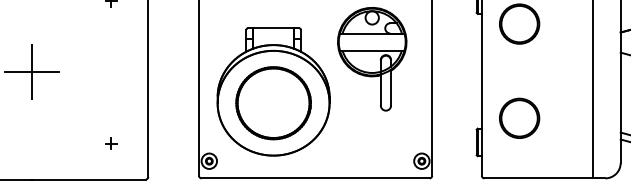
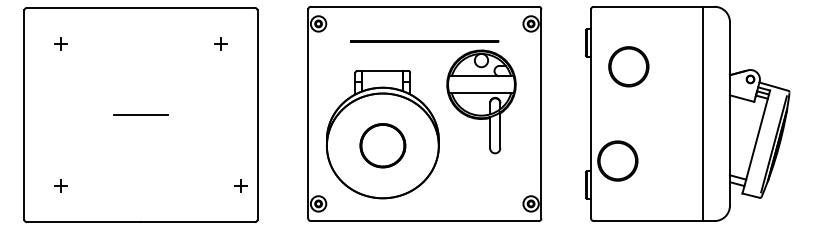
line: (31, 72) -> (140, 115), removed
part: (273, 102) -> (382, 145), size x0.6
circle: (519, 117) -> (617, 160), moved
part: (111, 142) -> (240, 185), moved

